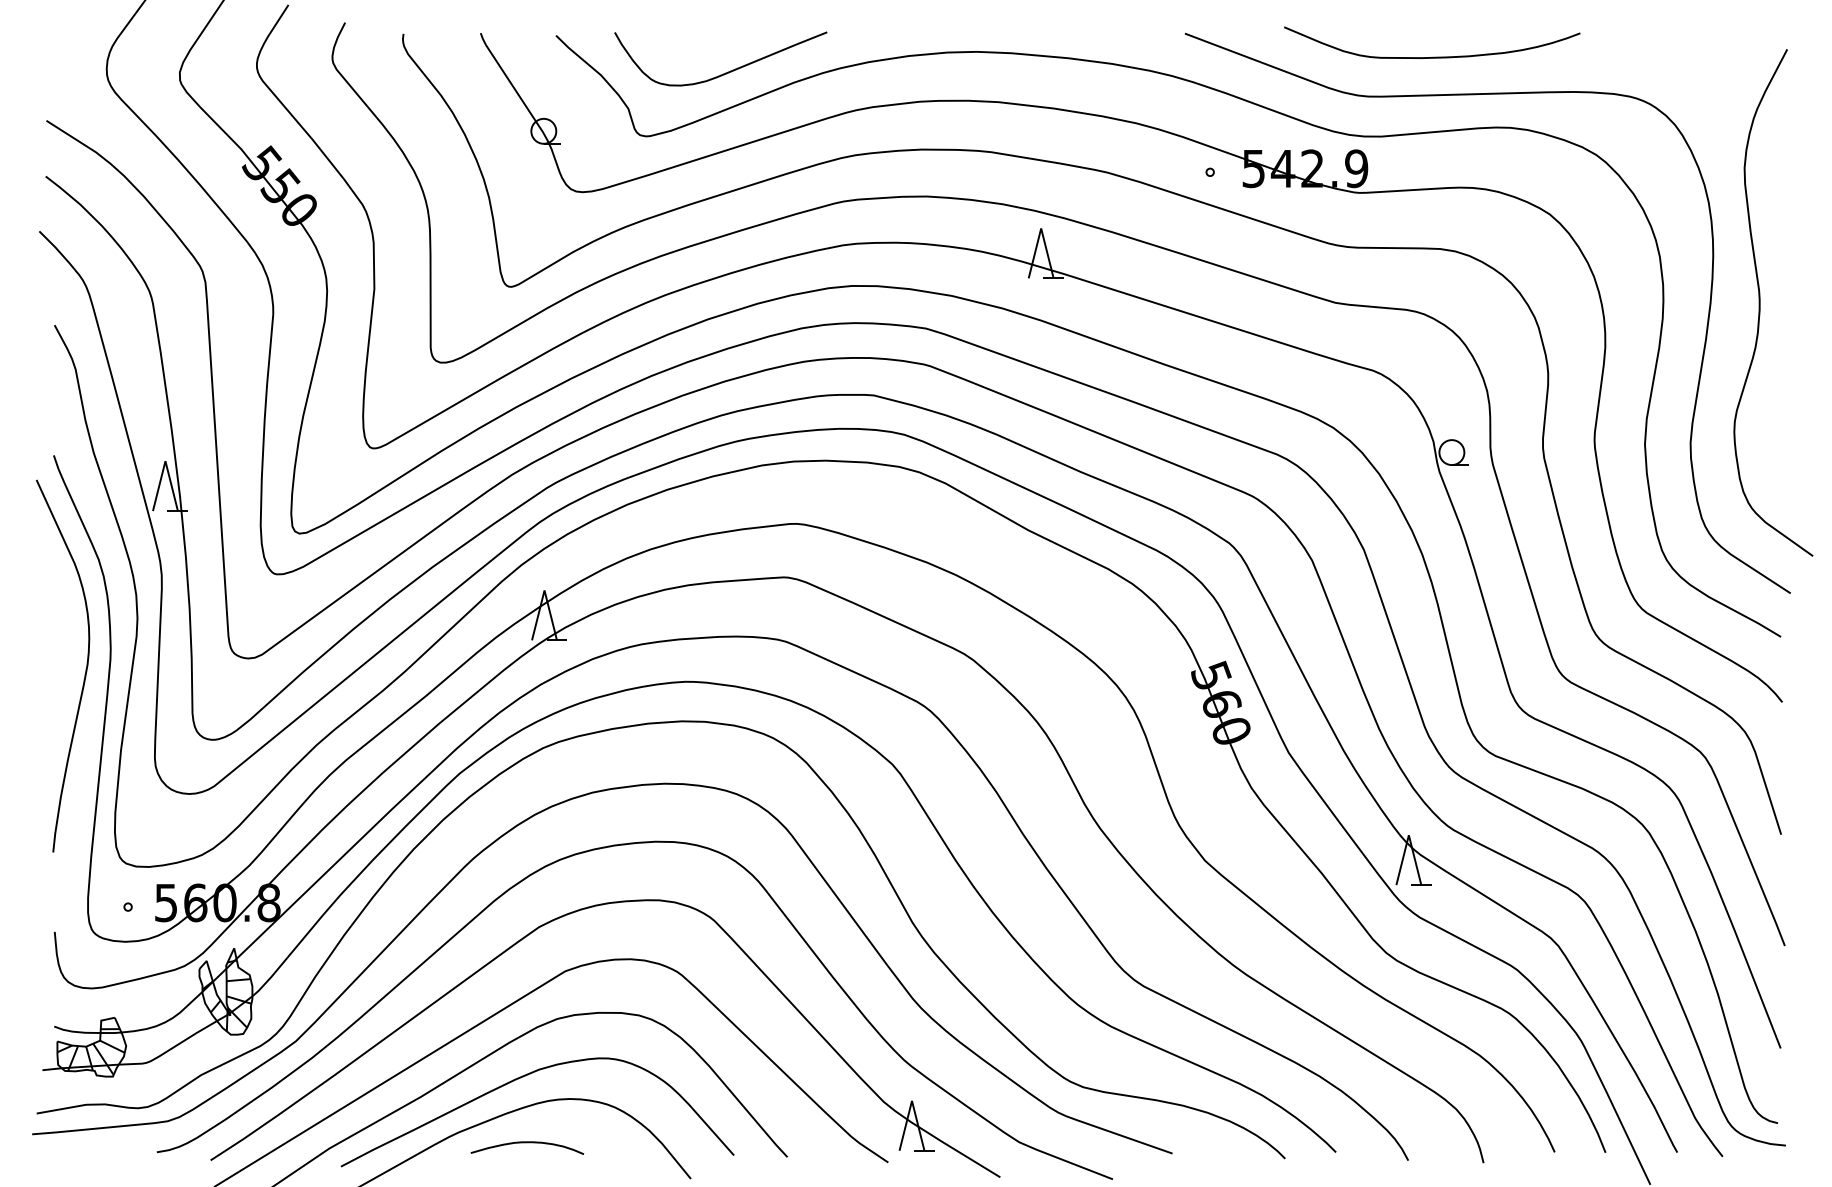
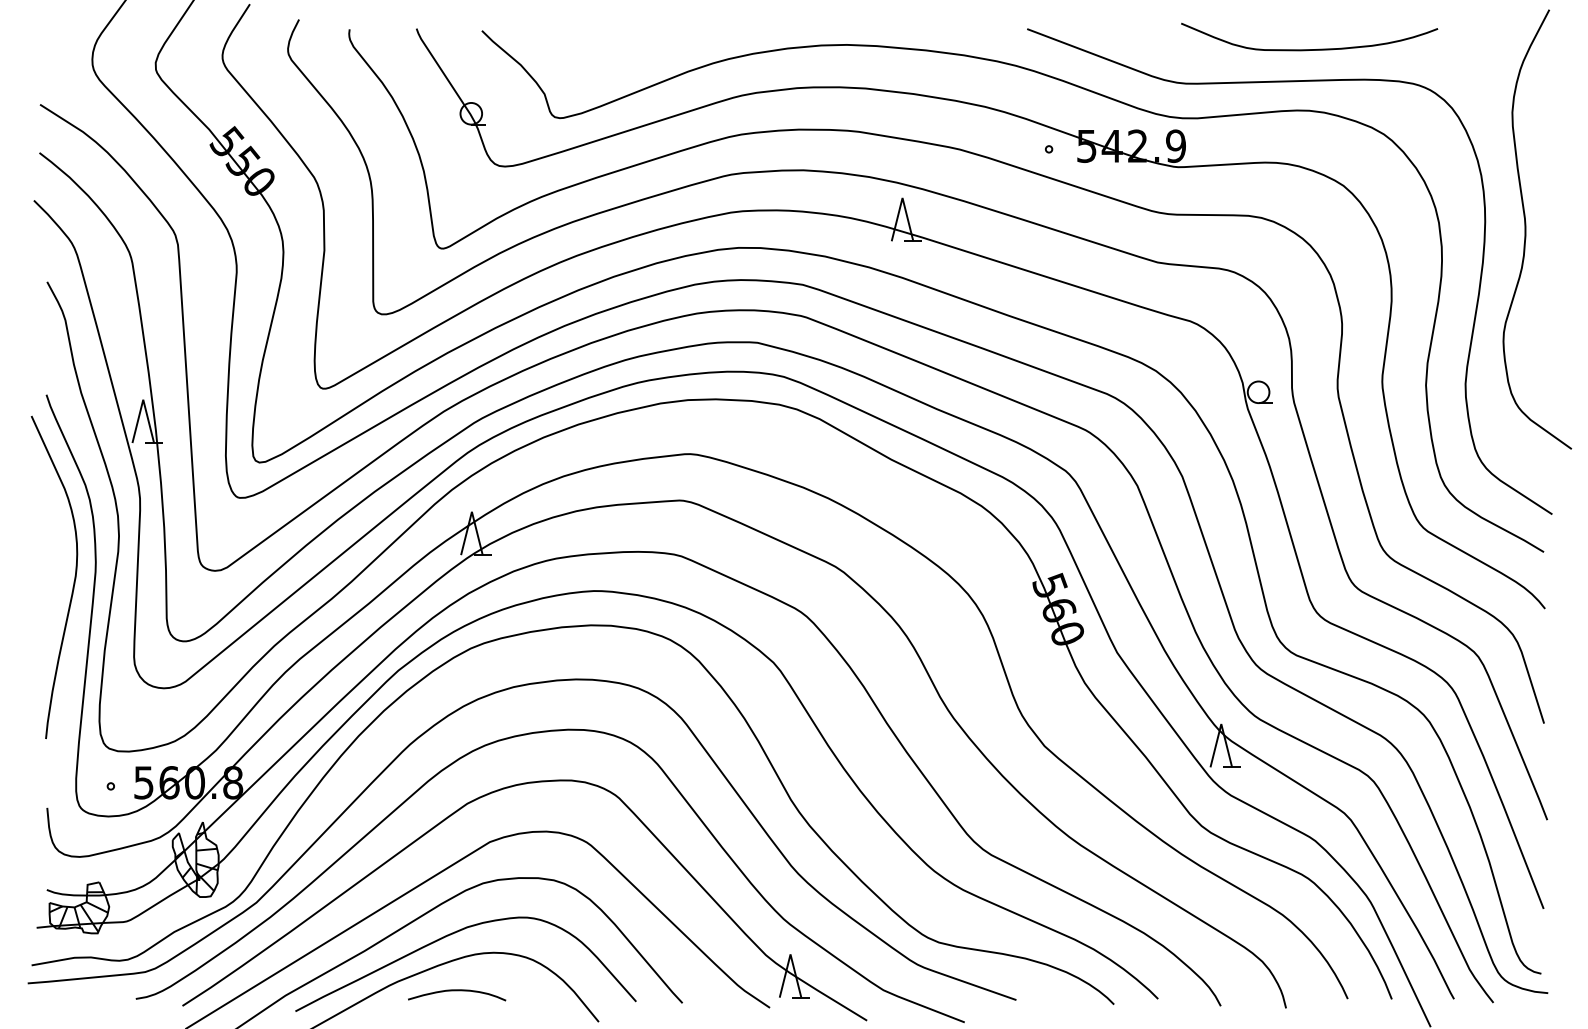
curve: (1432, 57) -> (1309, 49), moved
curve: (726, 72) -> (629, 62), removed
curve: (1760, 302) -> (1526, 229), moved

